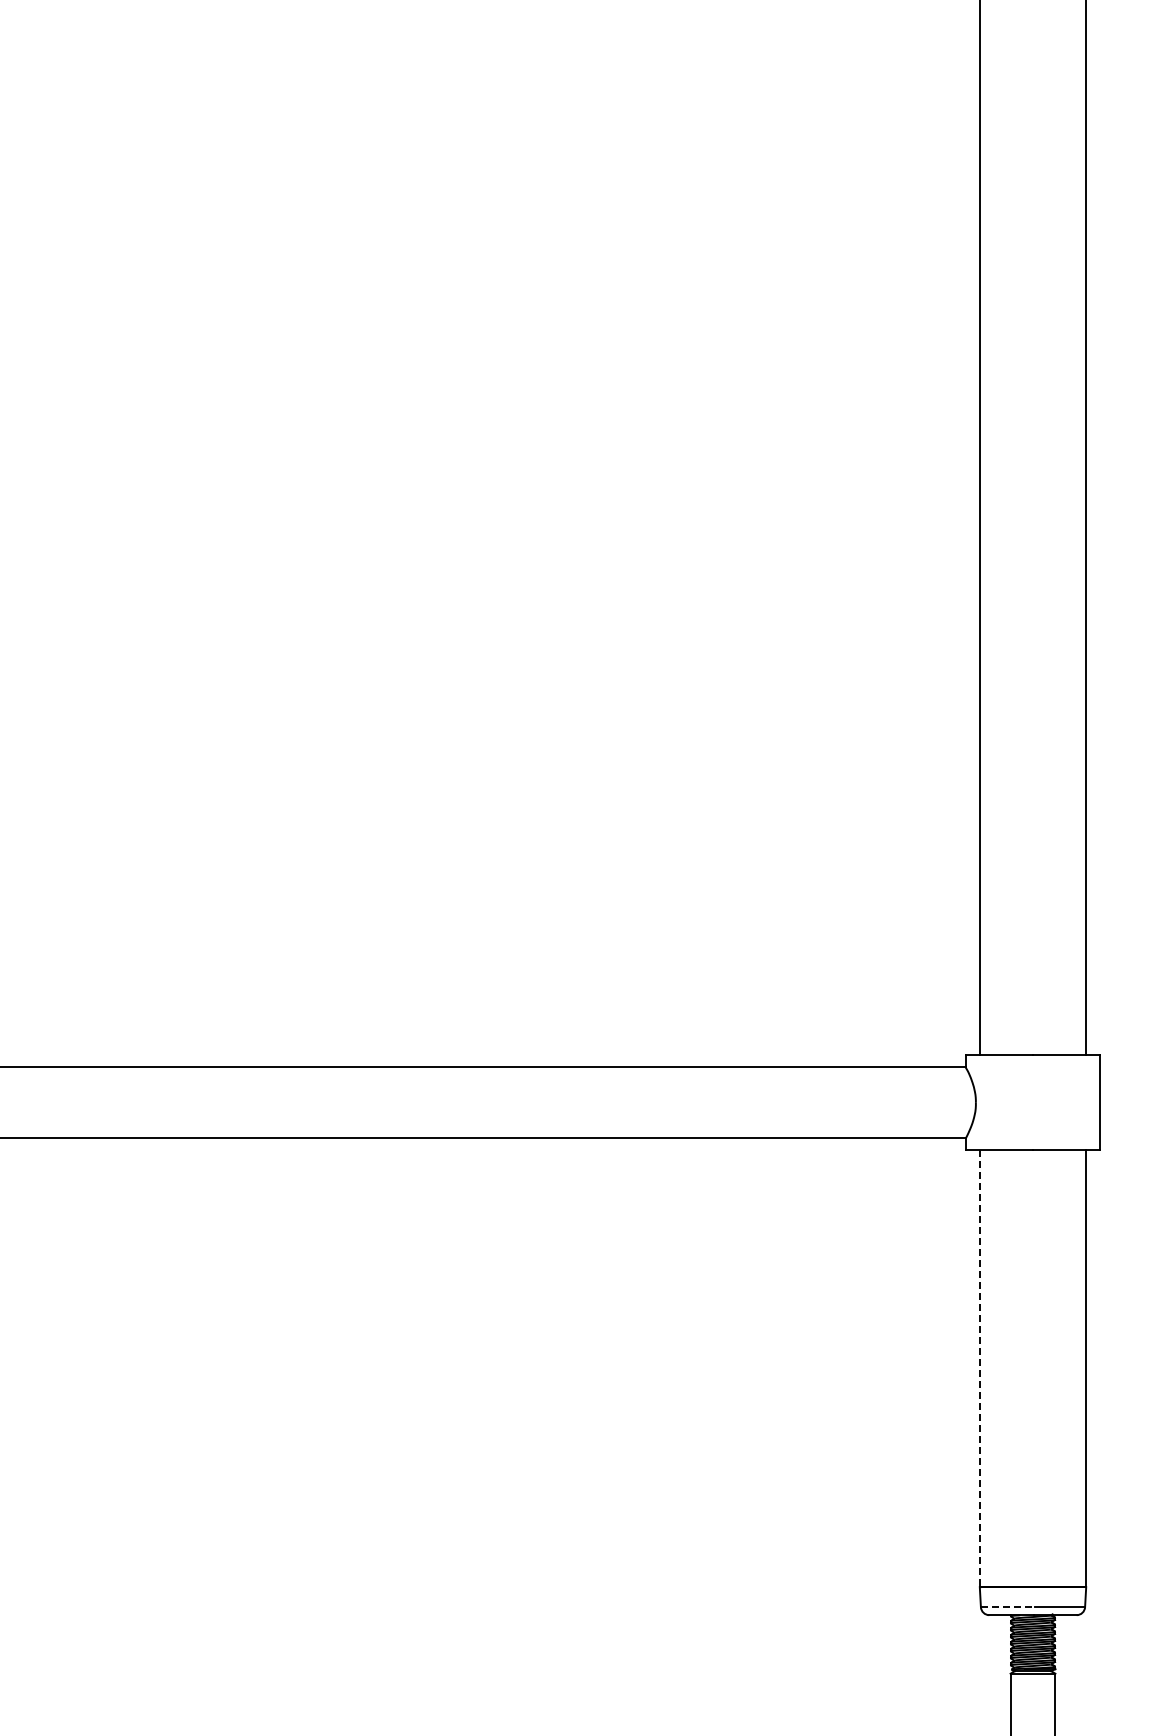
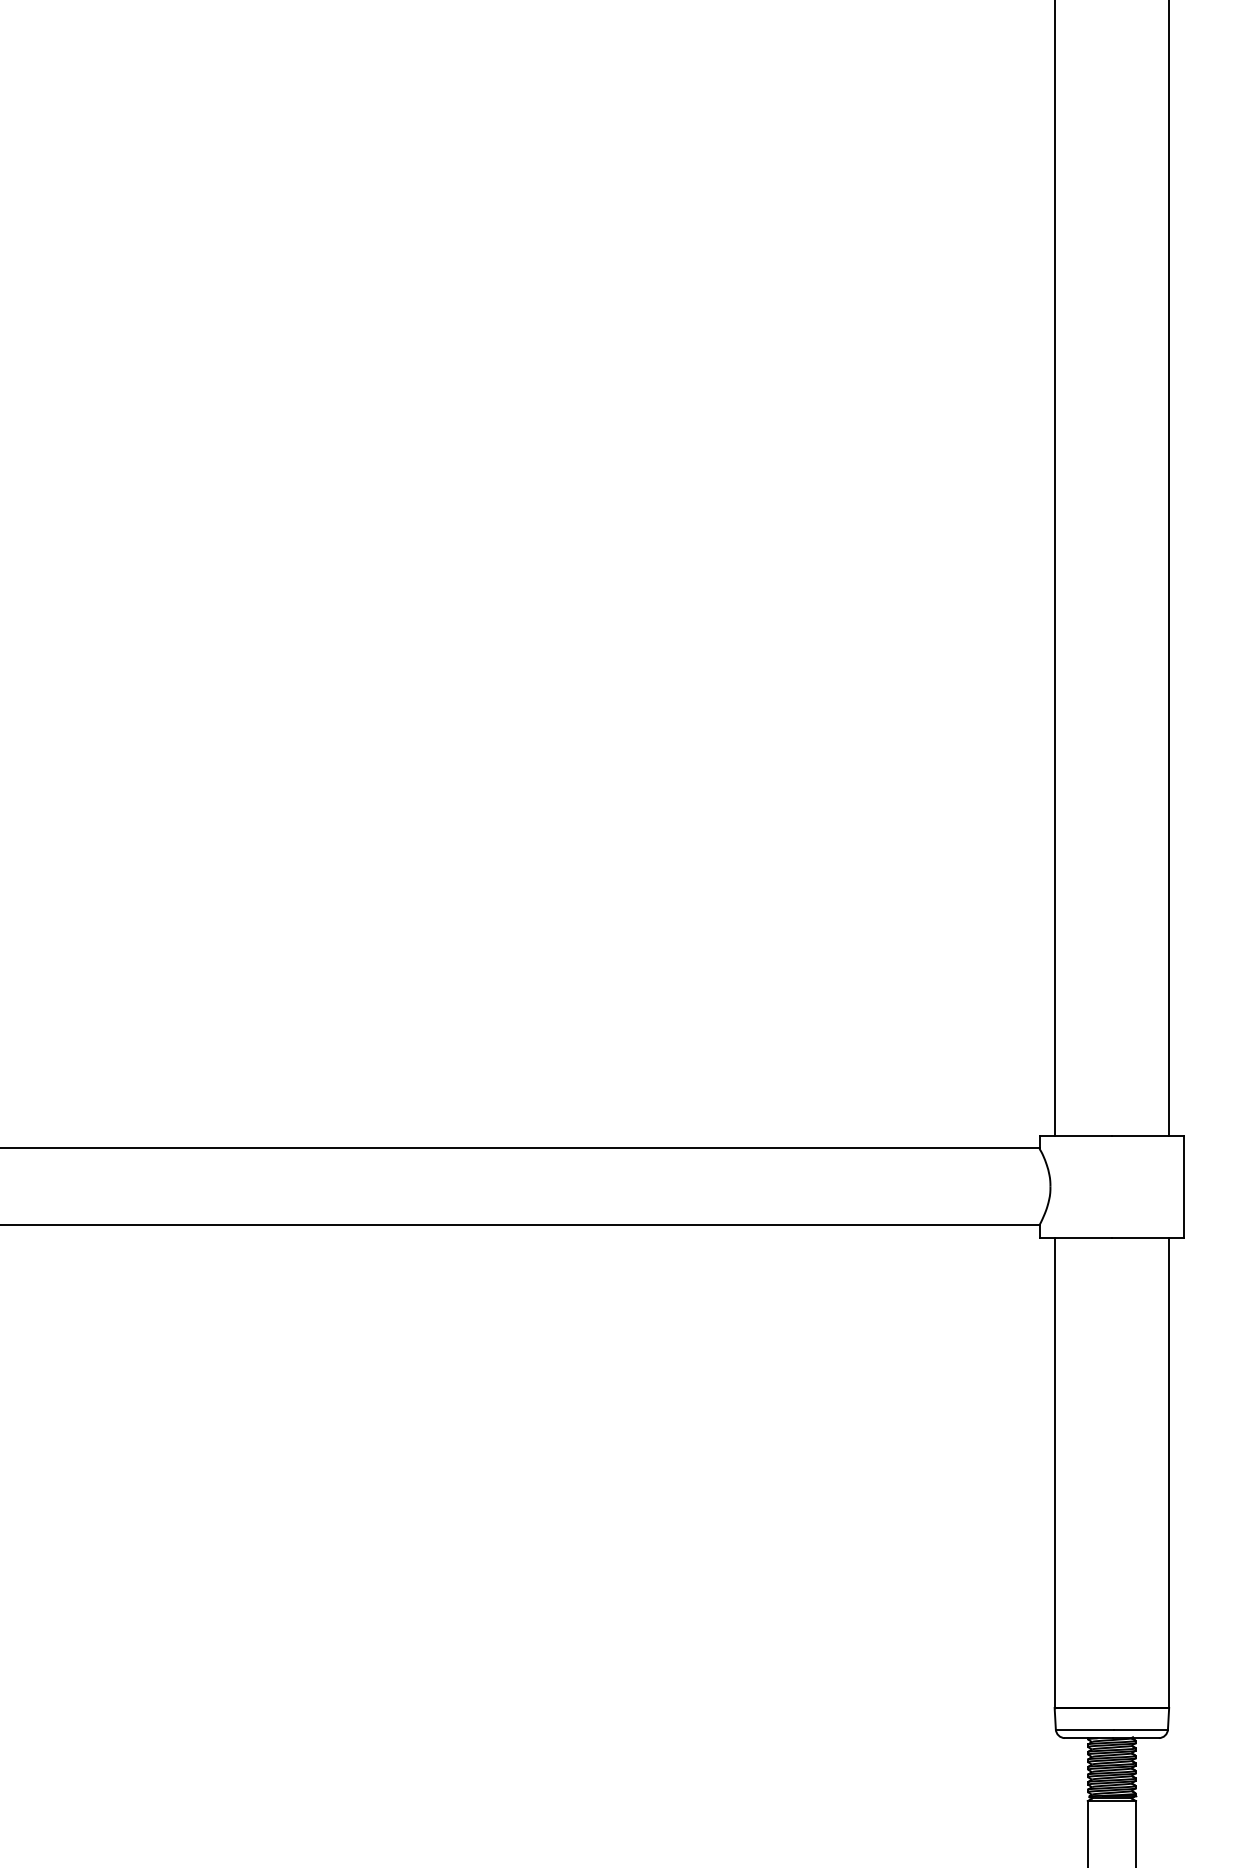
line: (979, 1369) -> (1054, 1473), dashed -> solid
line: (1007, 1607) -> (1084, 1729), dashed -> solid

